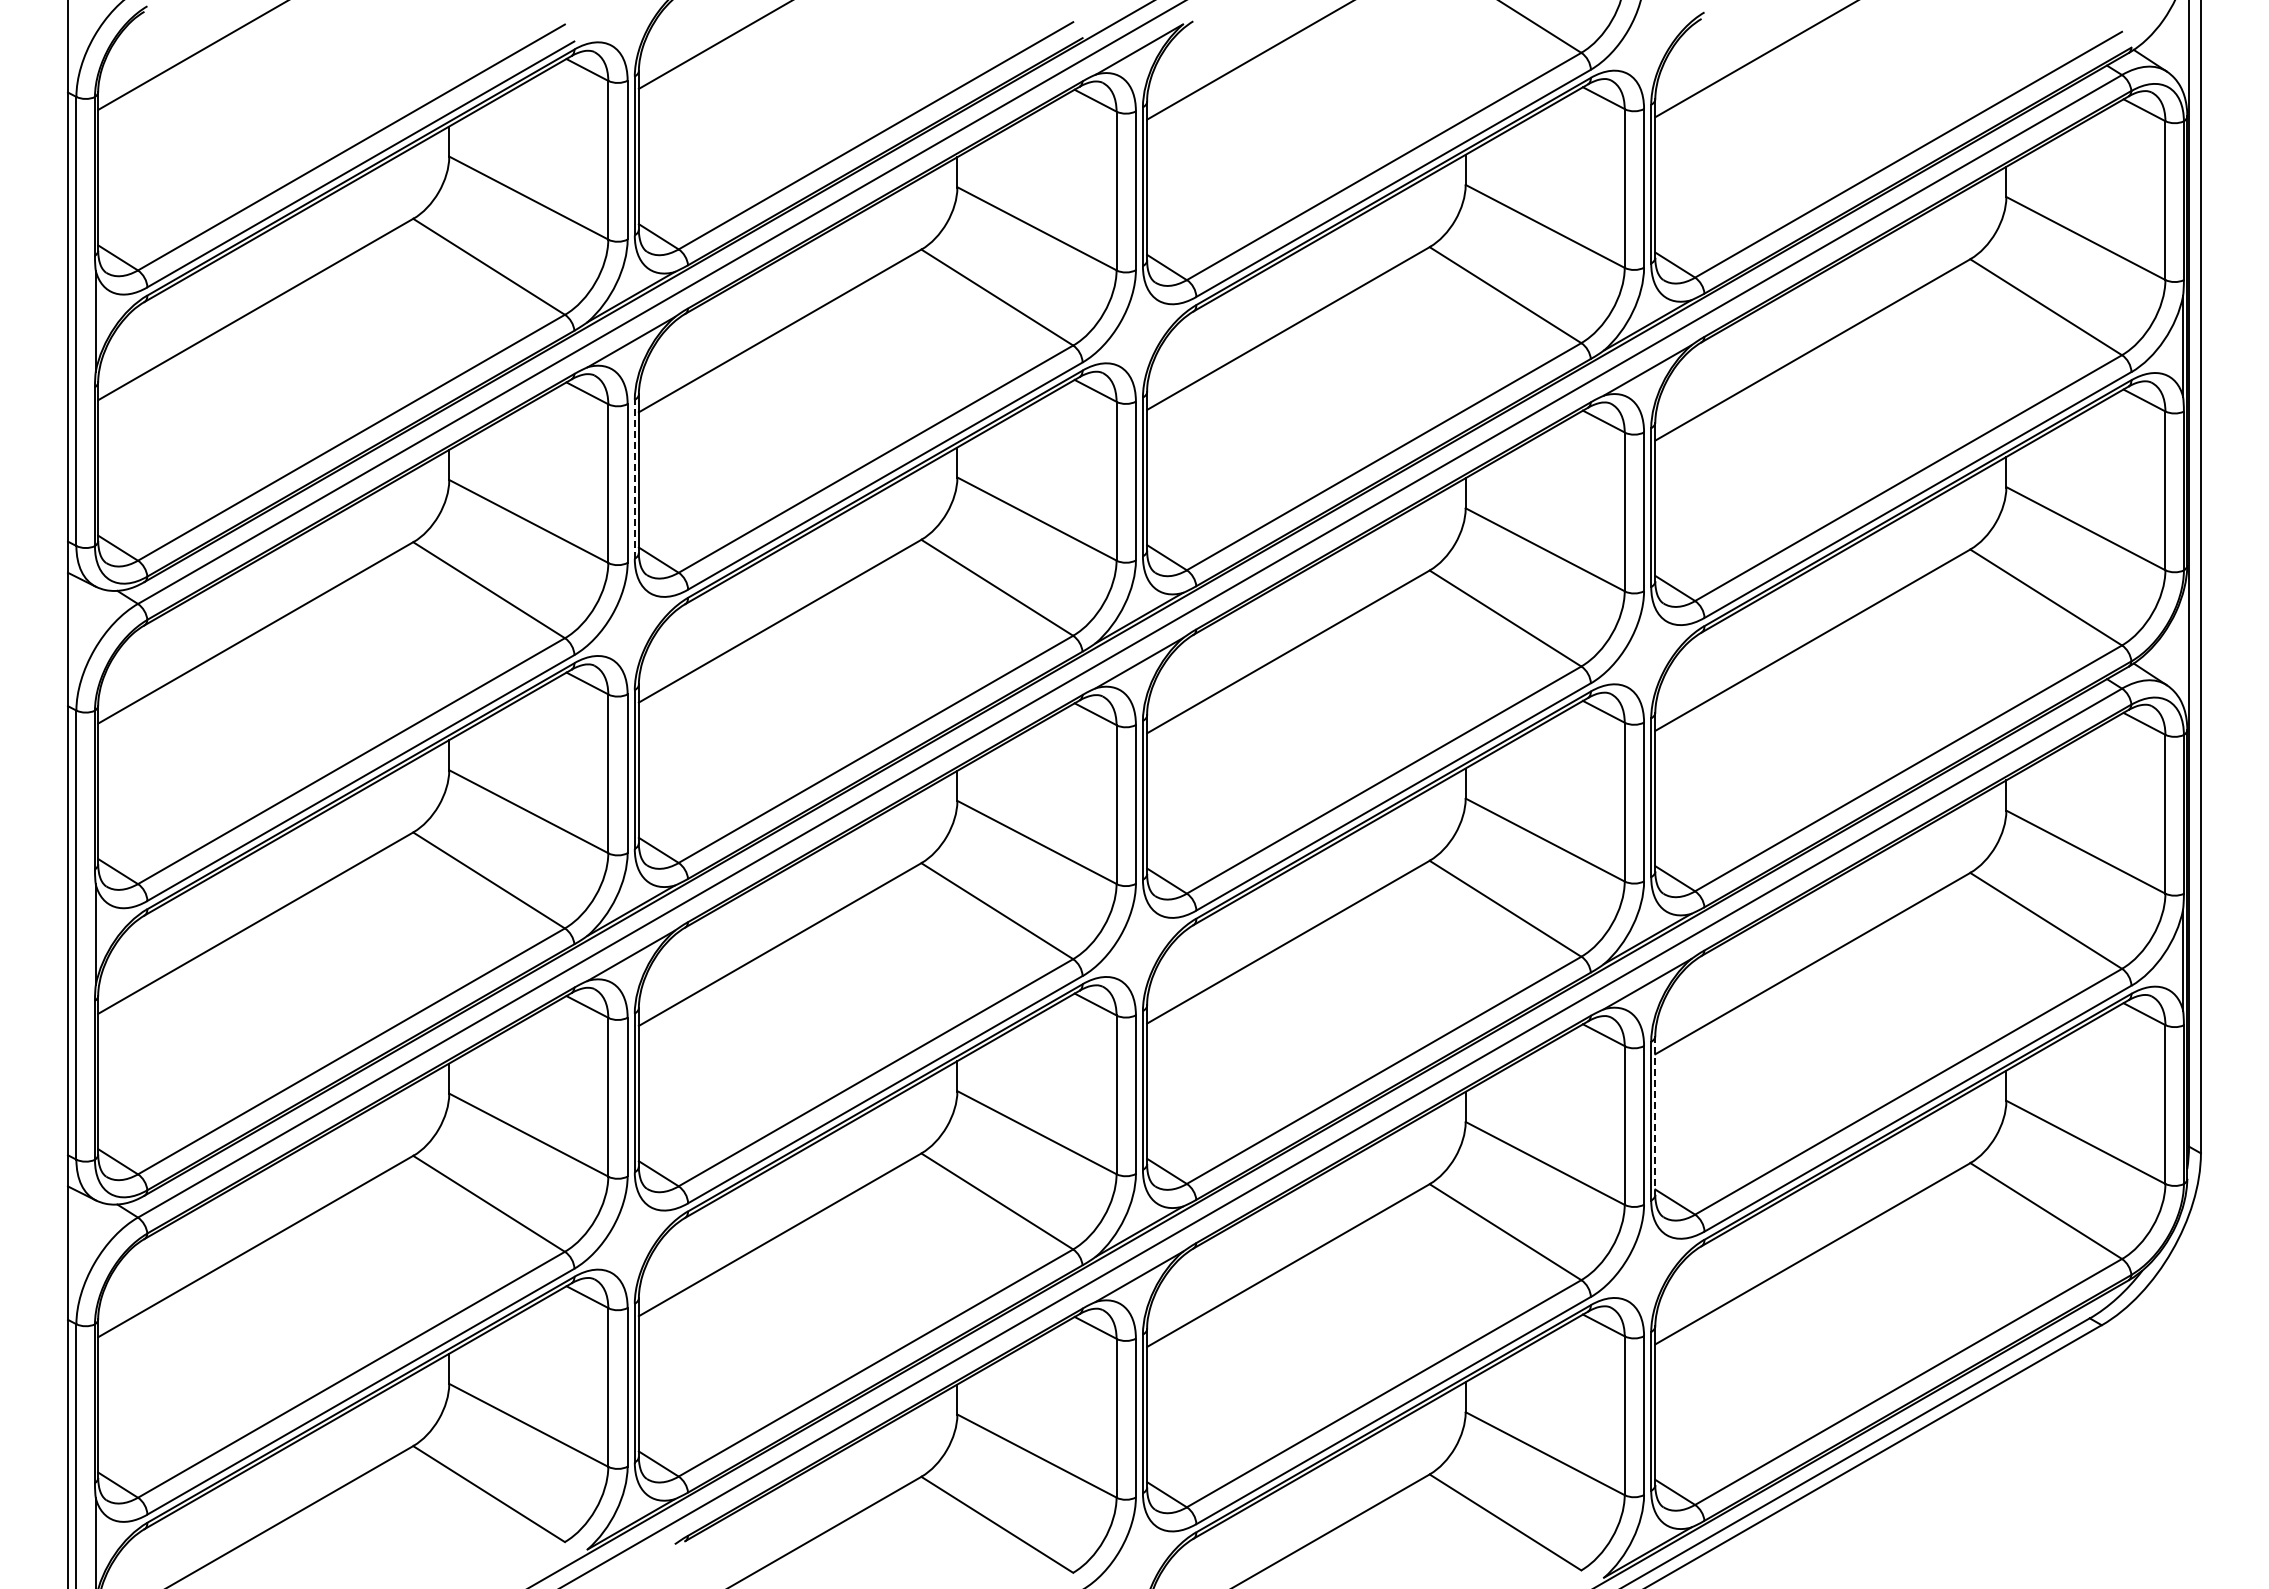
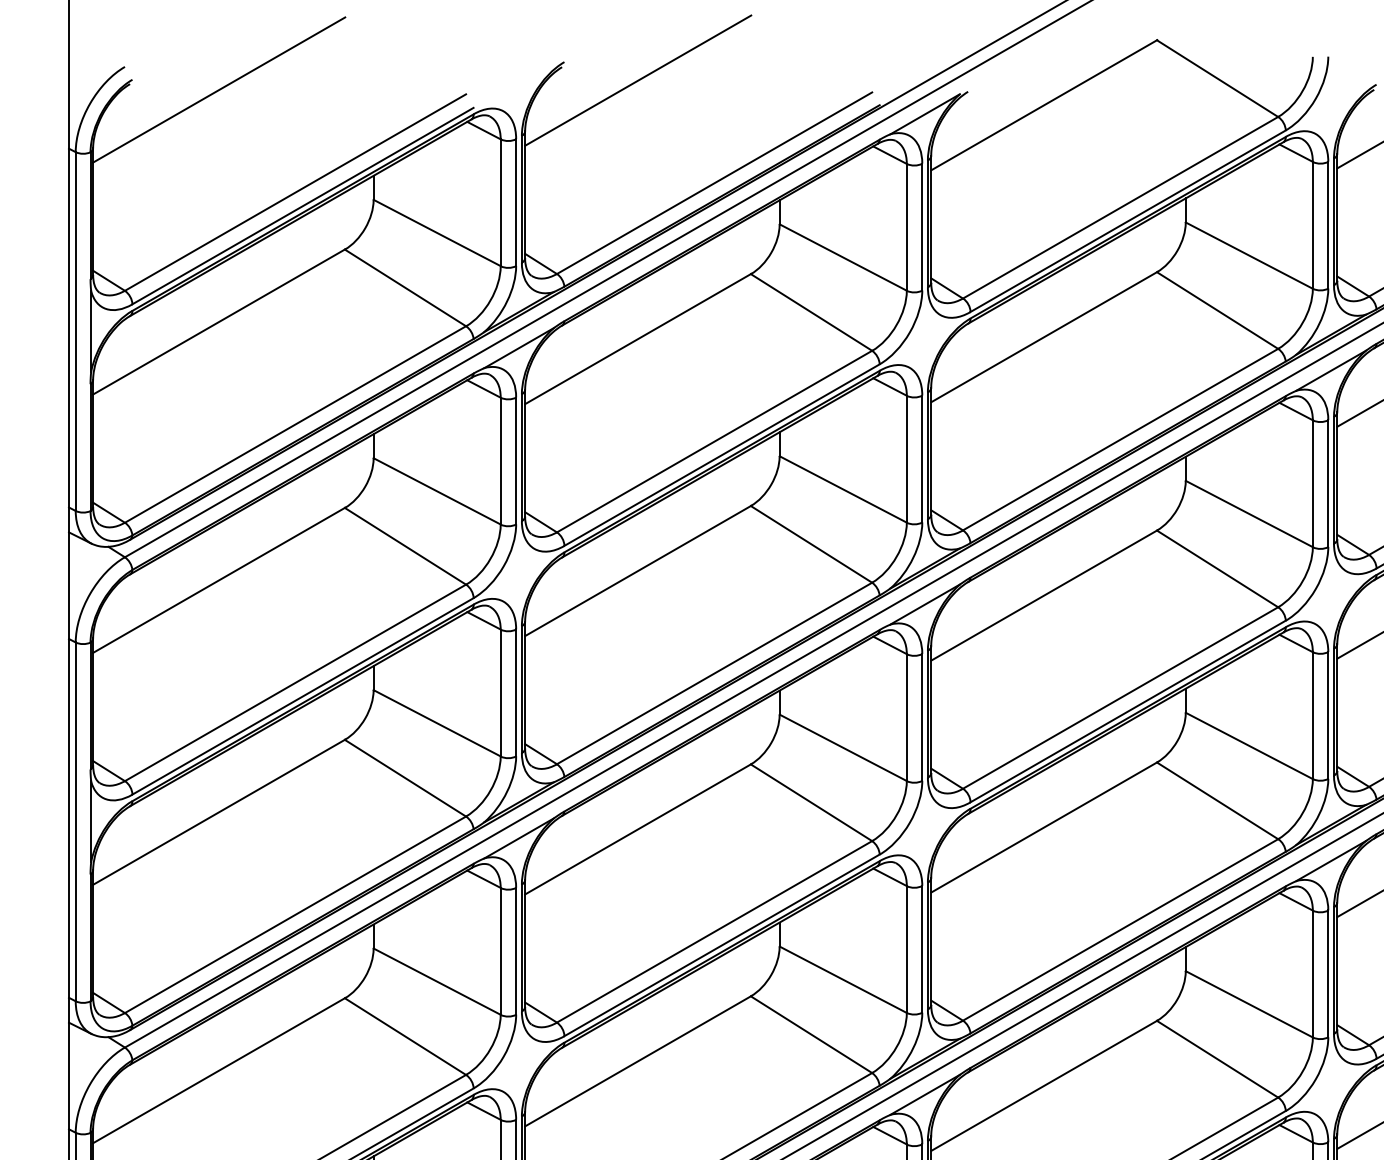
line: (634, 478) -> (521, 457), dashed -> solid
line: (1655, 1116) -> (1337, 966), dashed -> solid

